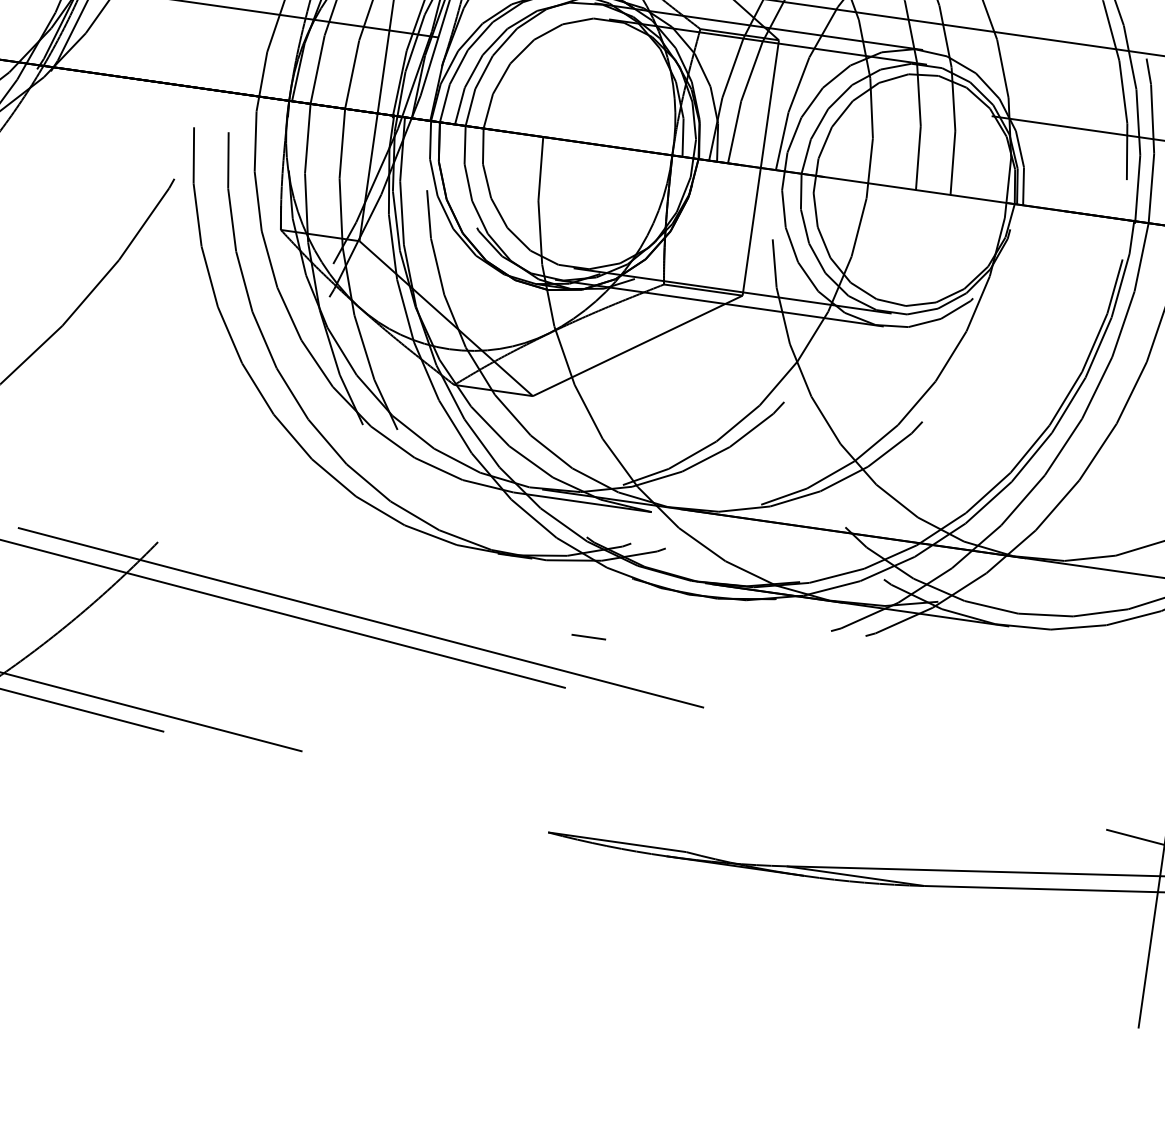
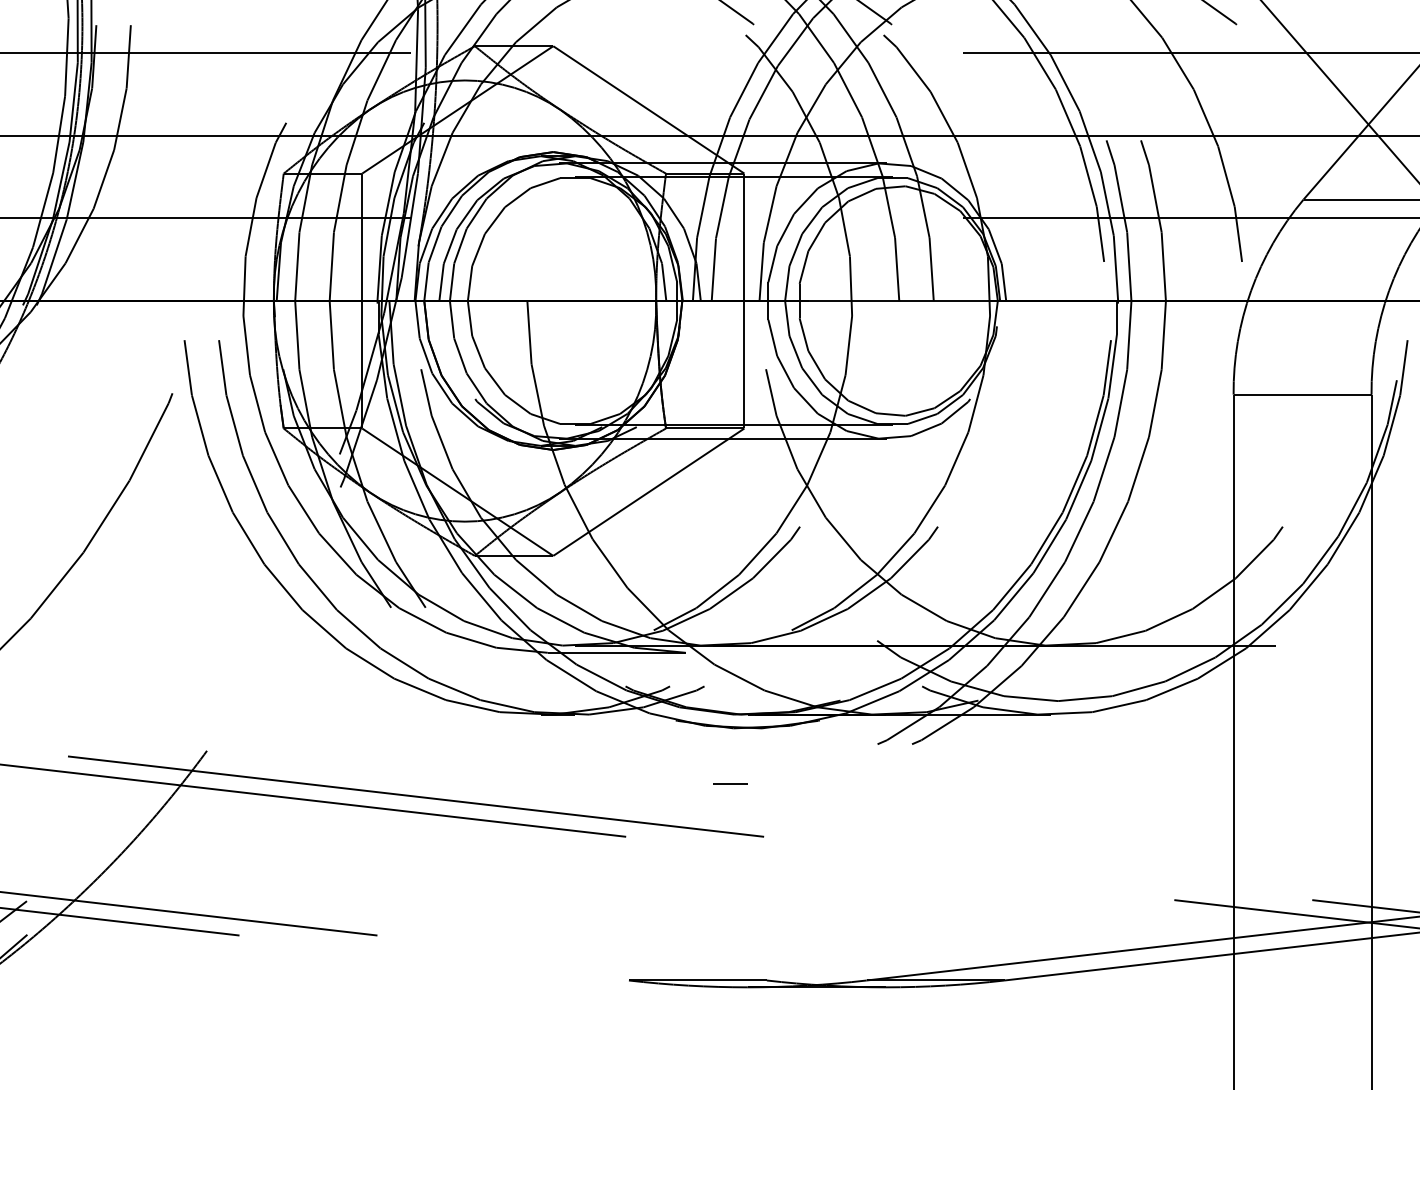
line: (588, 636) -> (730, 783), moved

